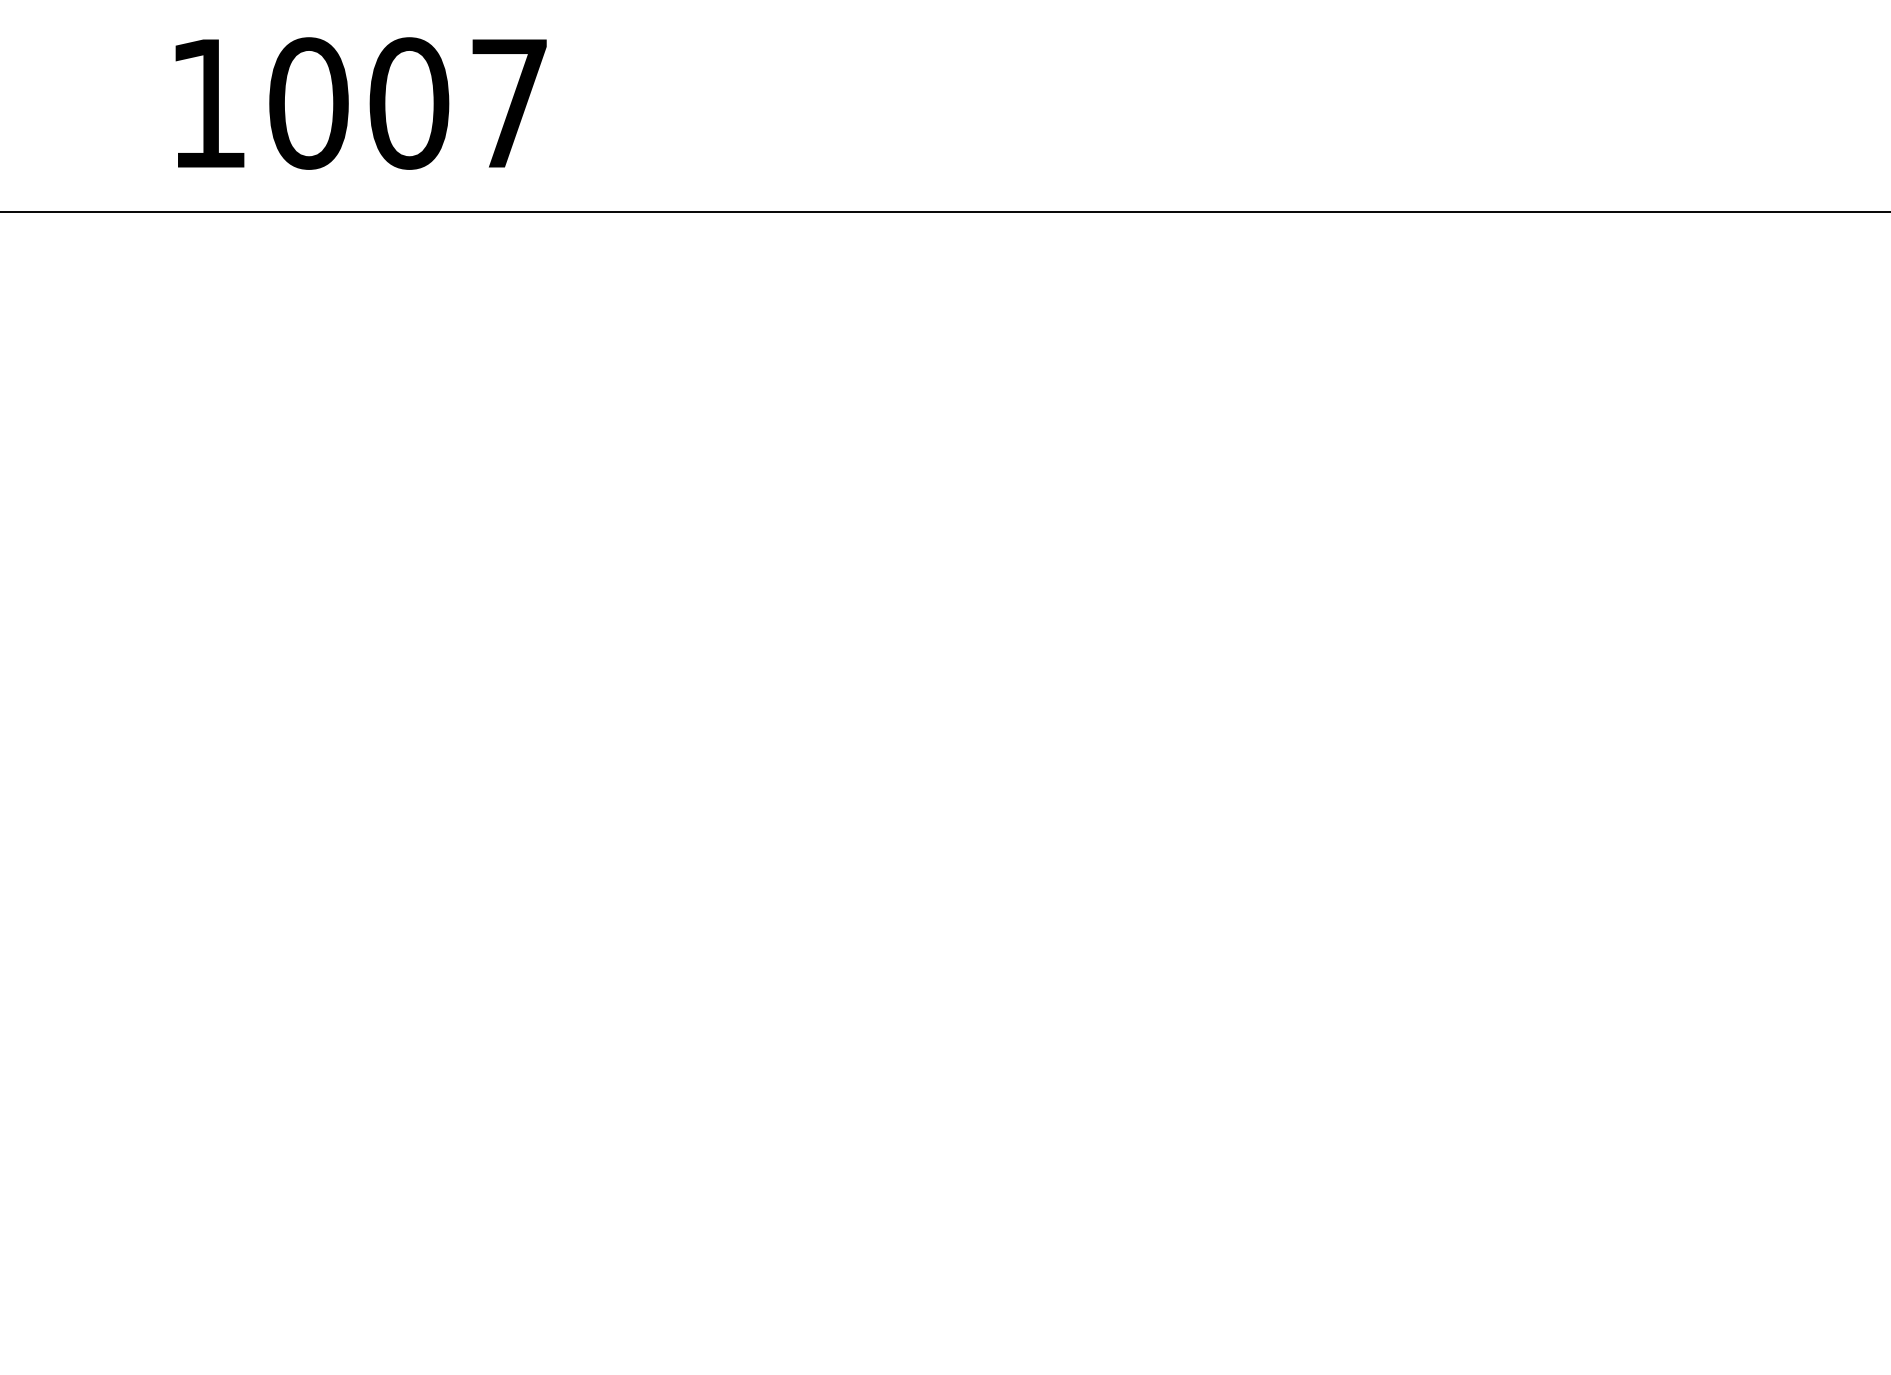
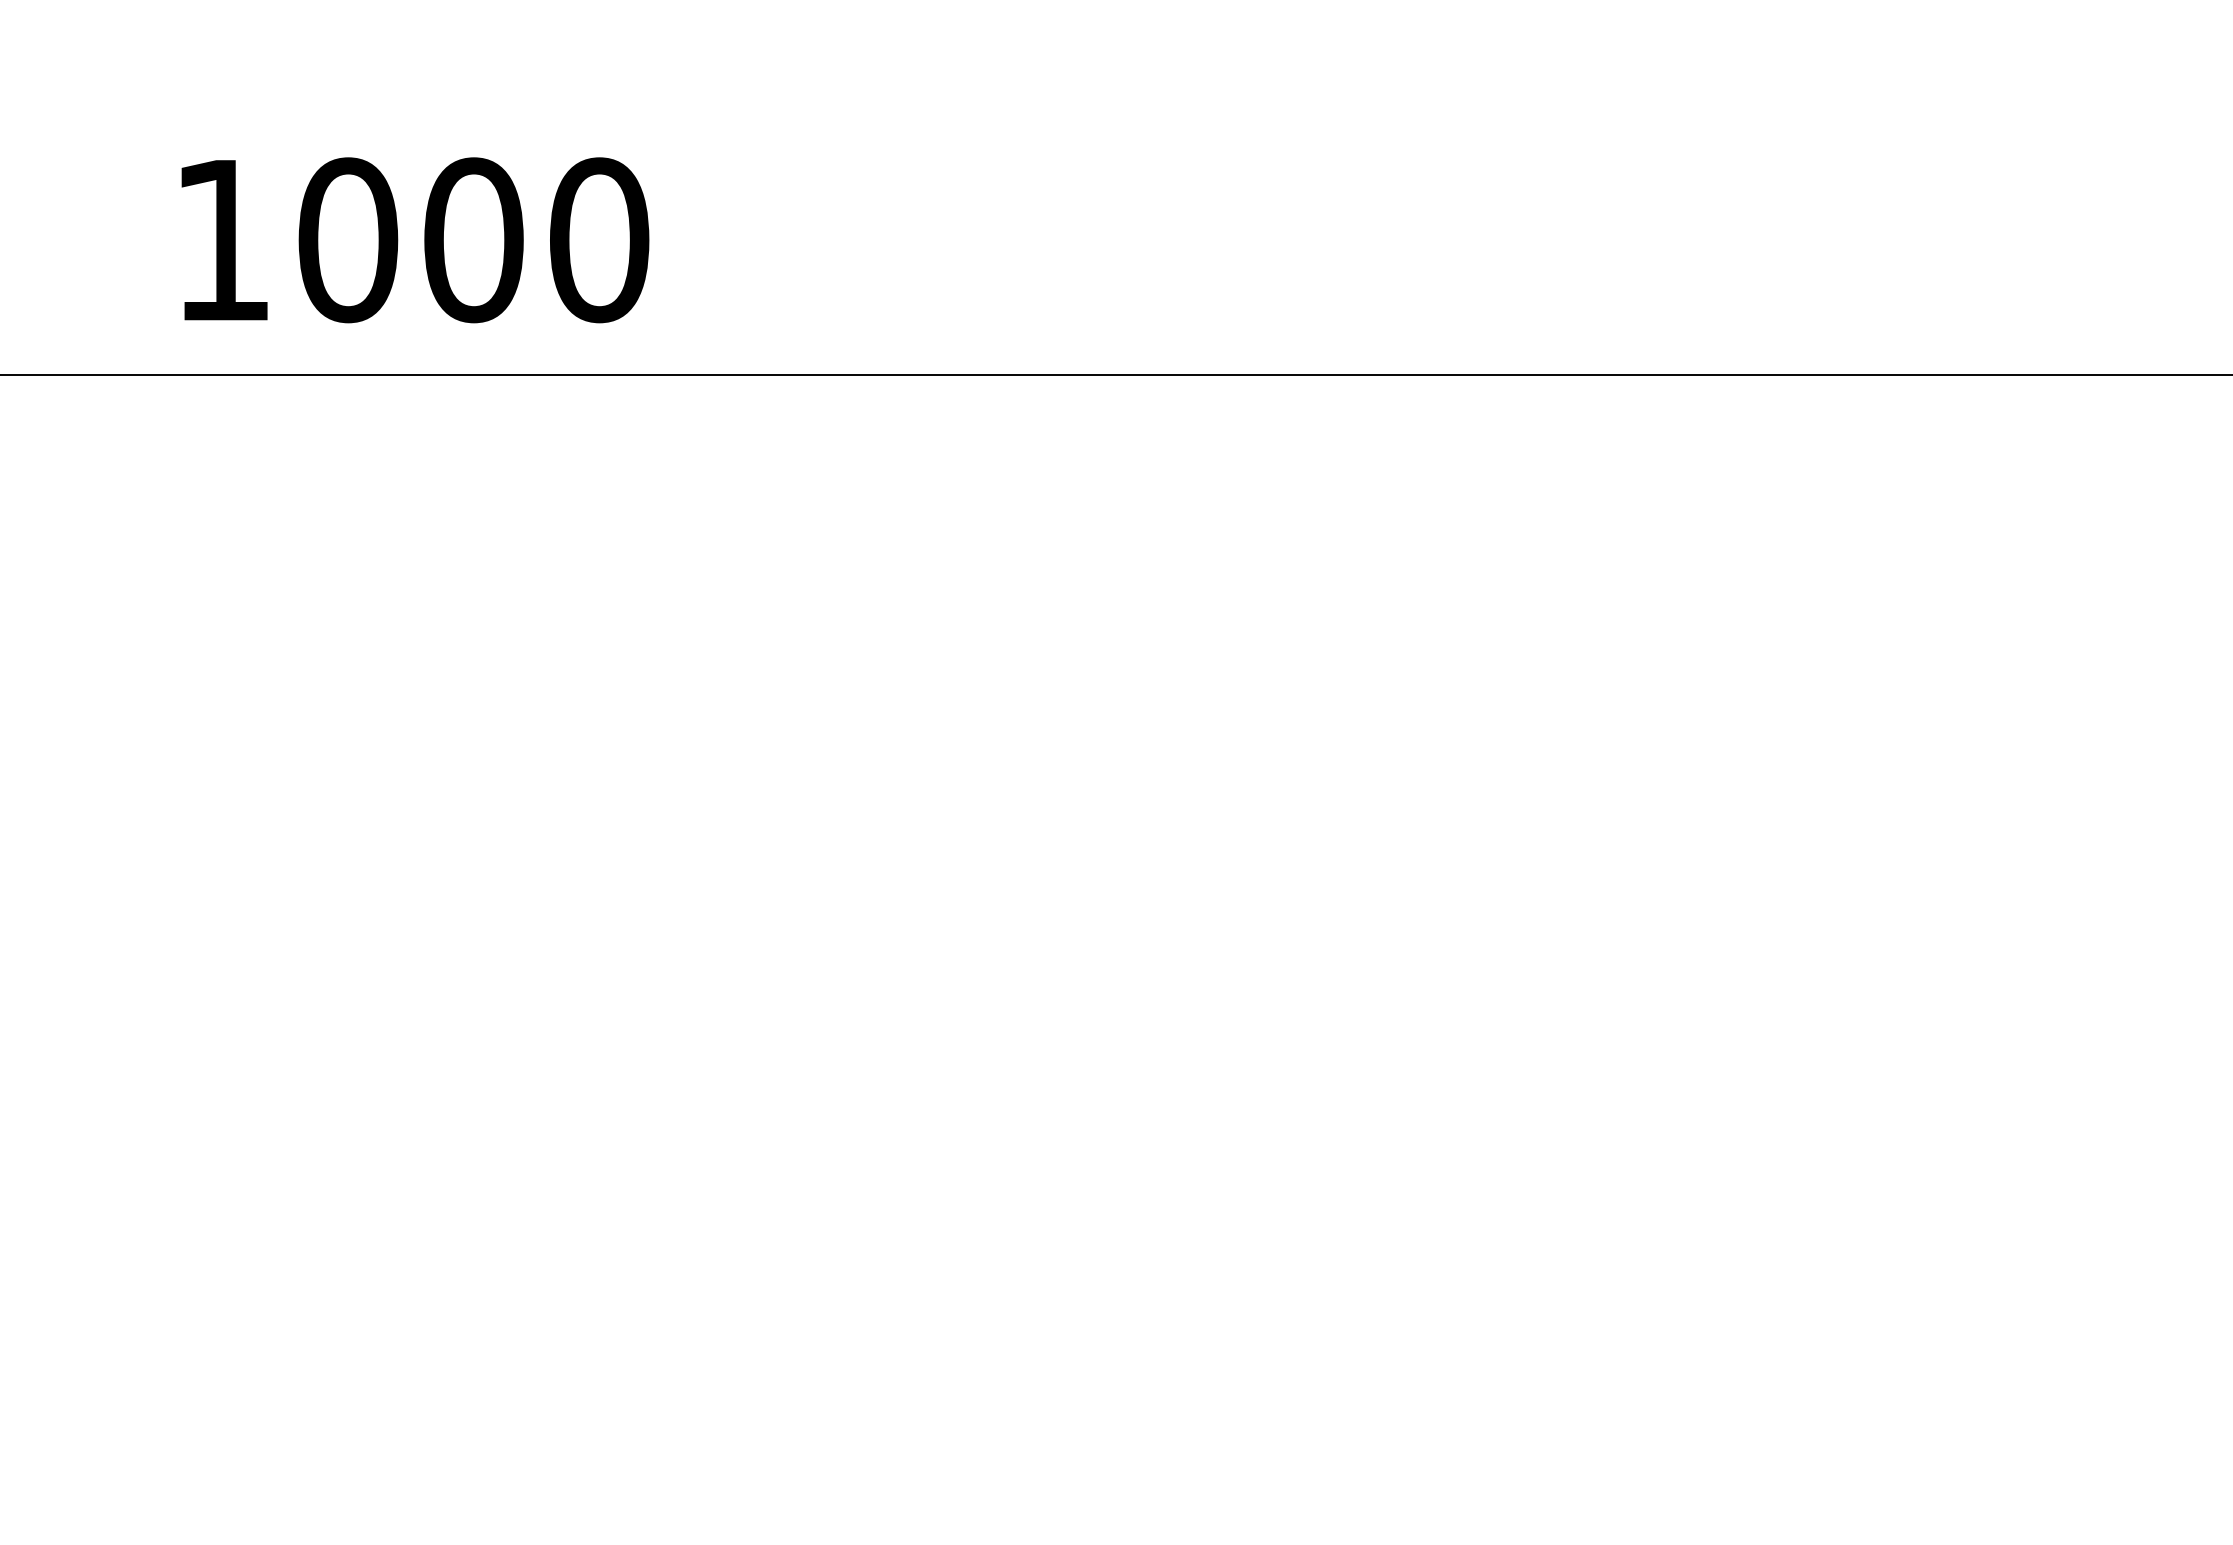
text: (509, 103) -> (599, 240), 1007 -> 1000

